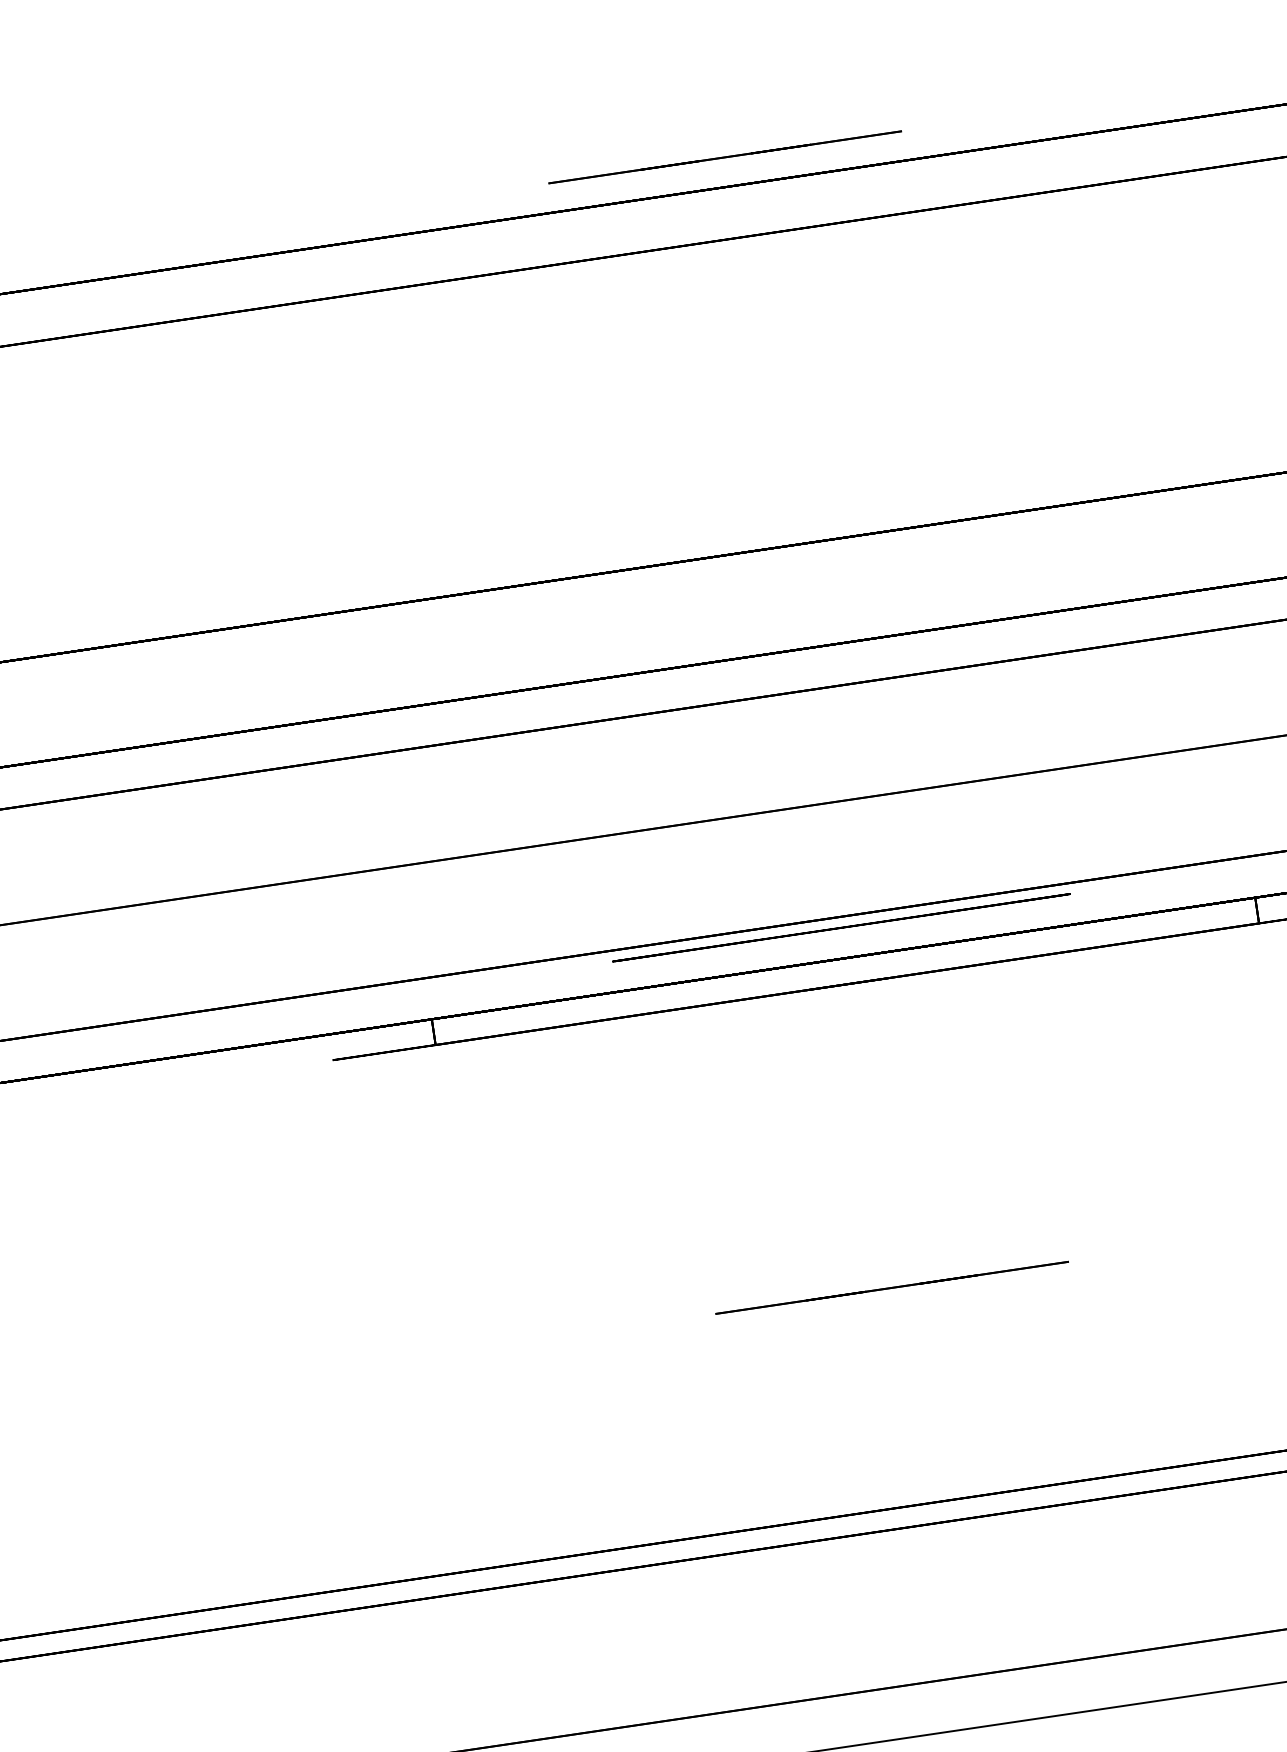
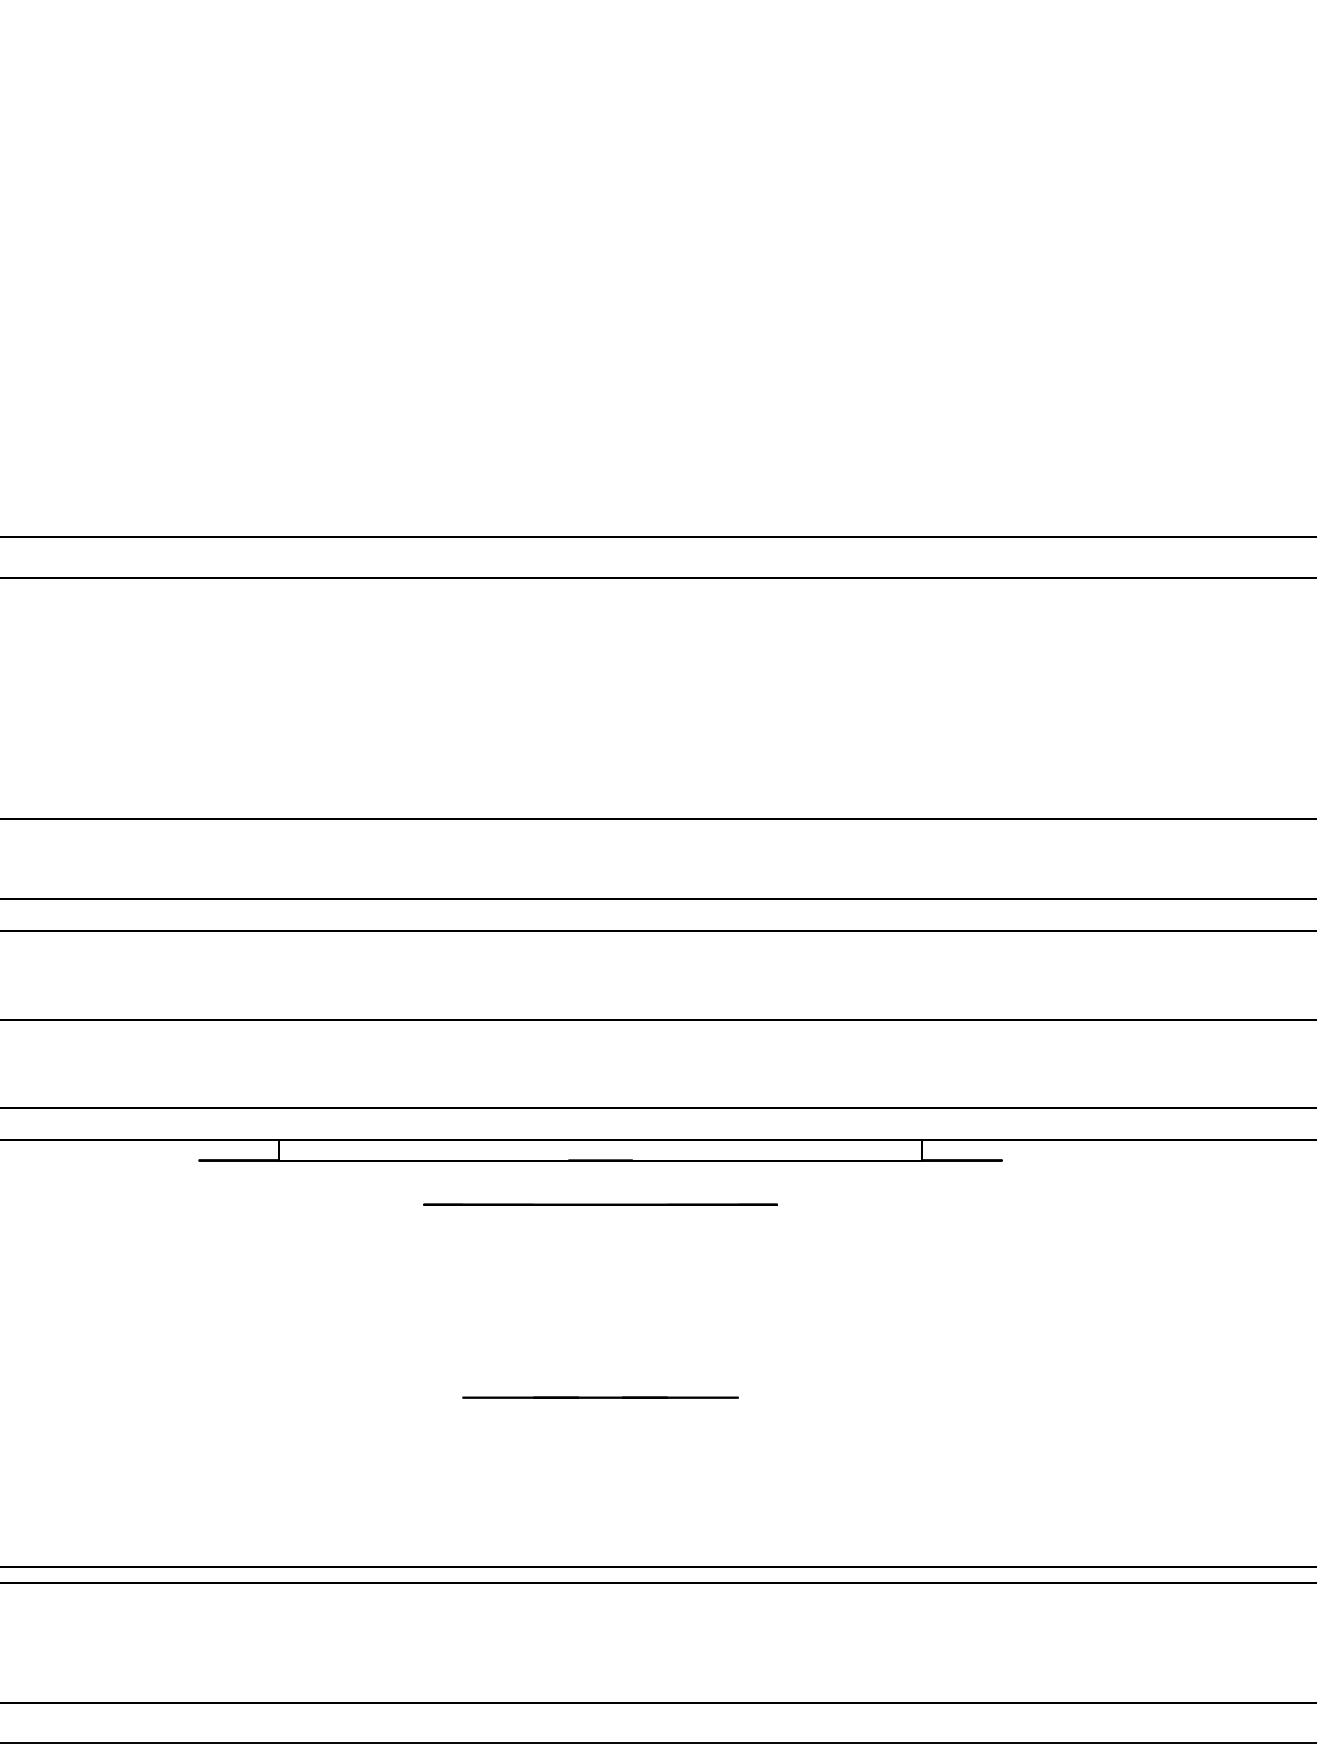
line: (725, 157) -> (600, 514), removed
line: (841, 927) -> (600, 1204), moved

